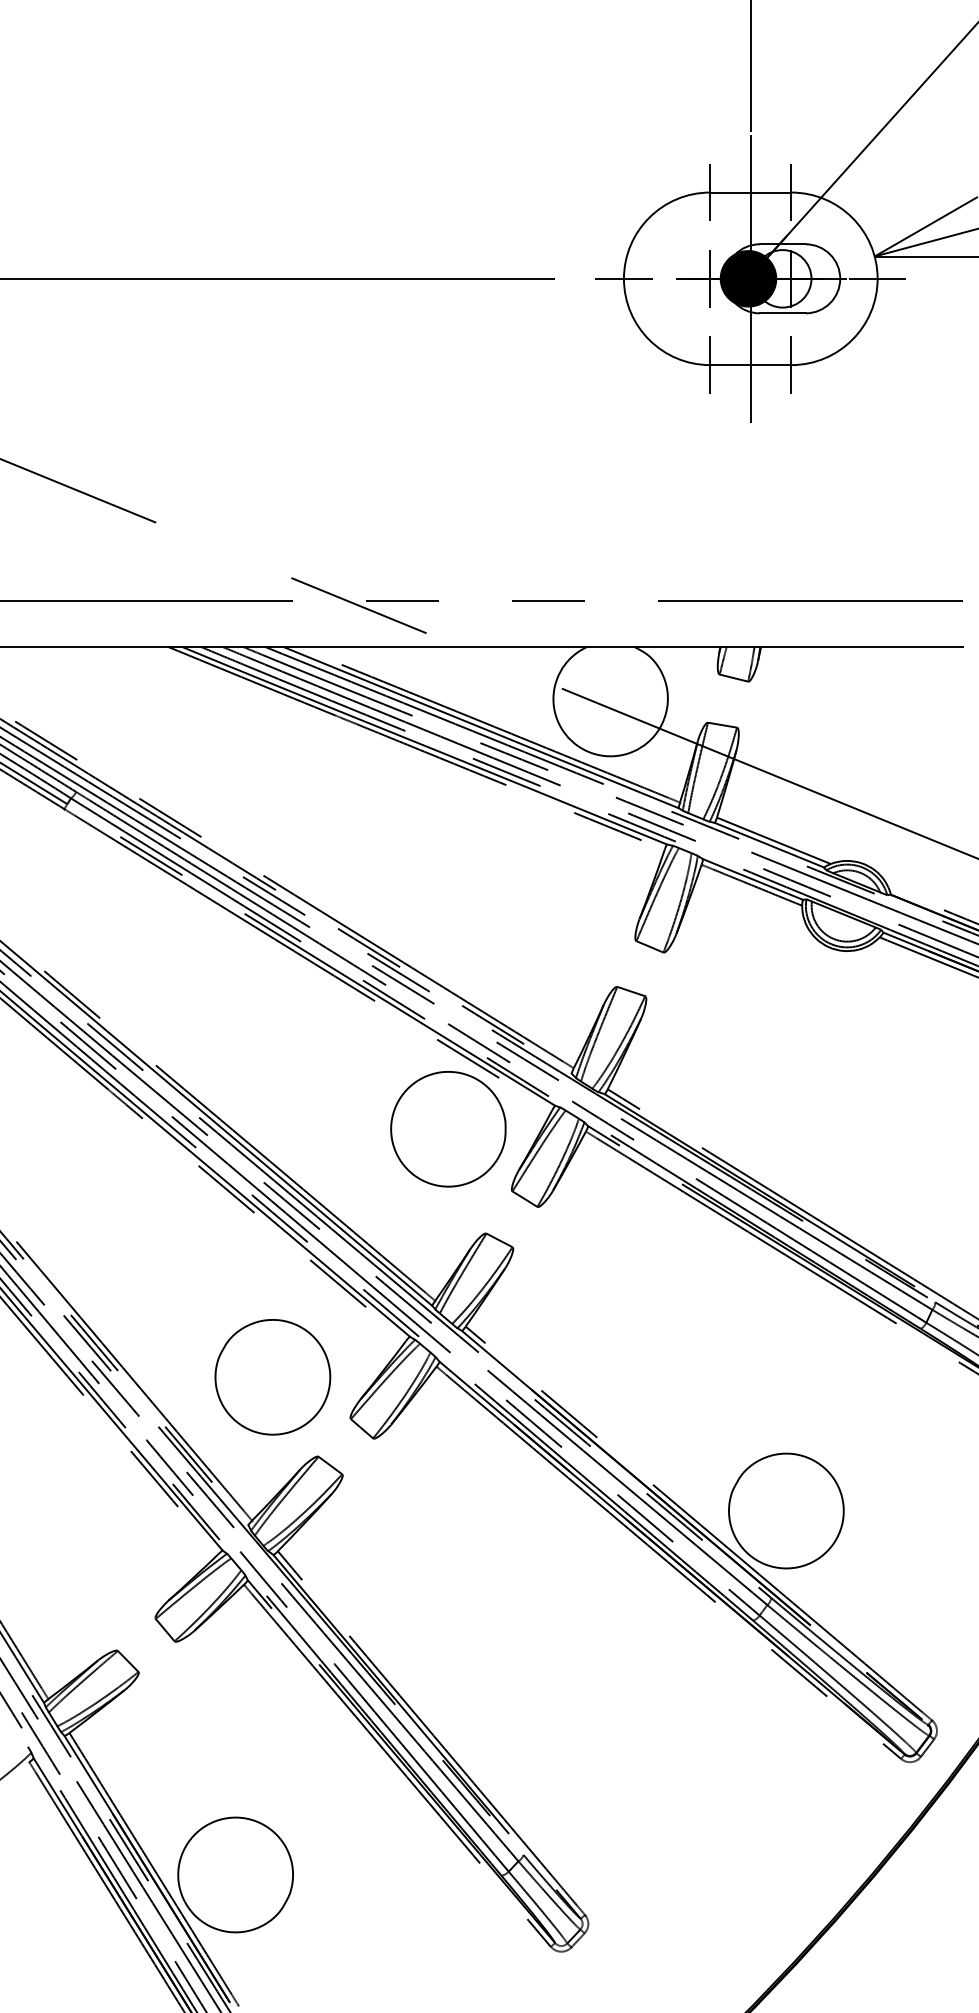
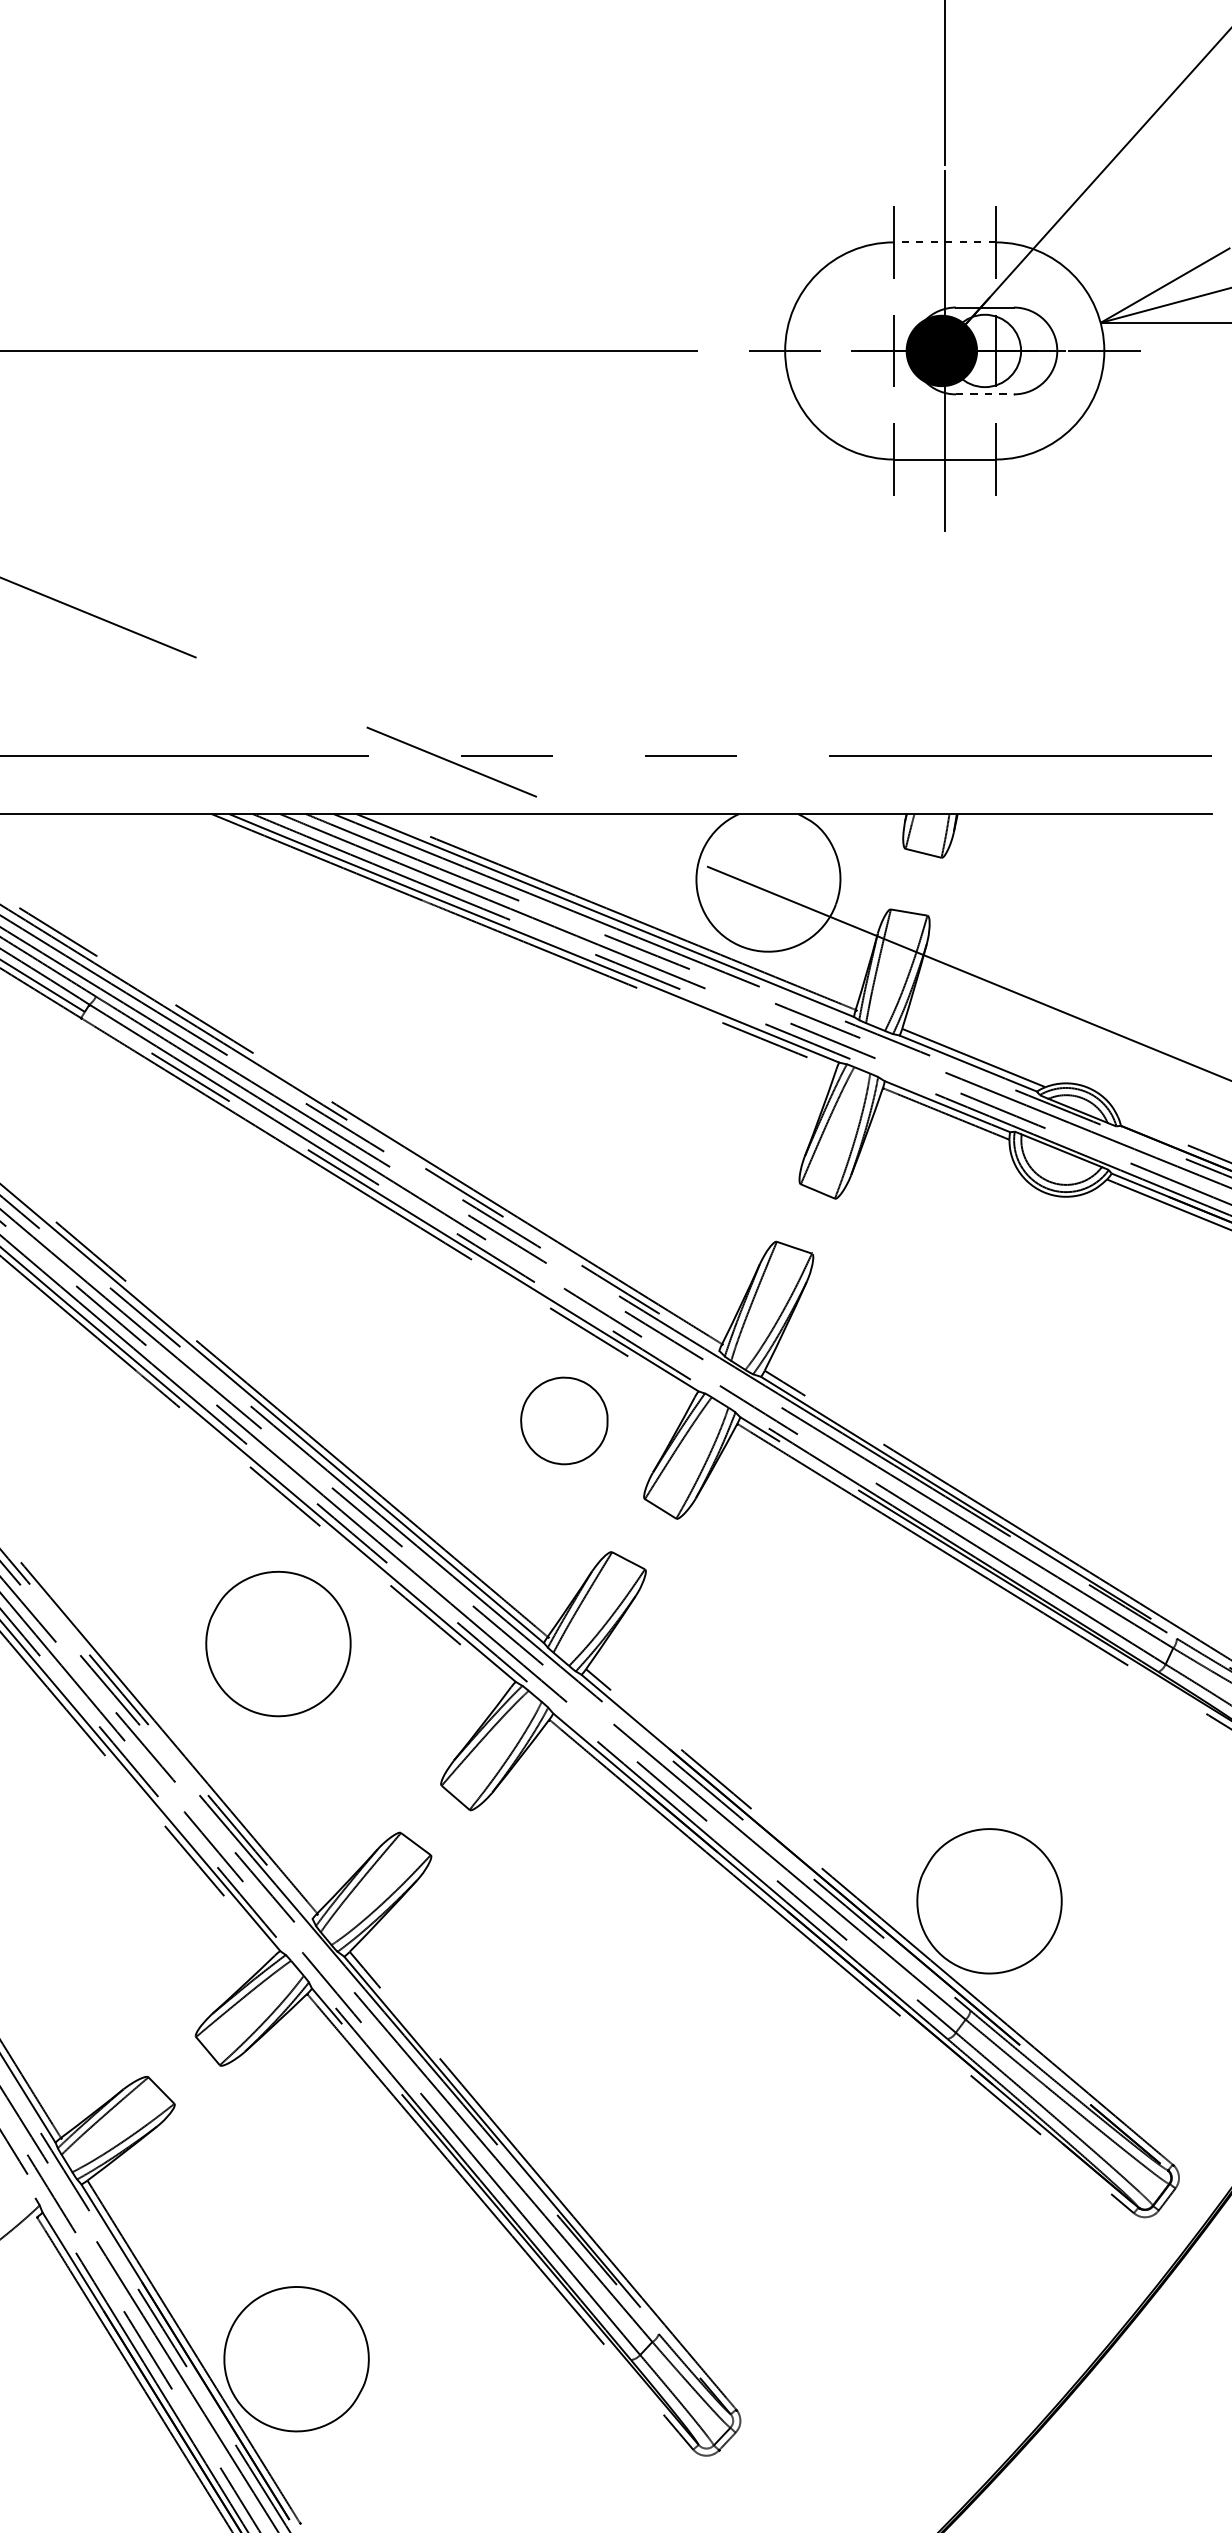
line: (750, 192) -> (944, 242), solid -> dashed
line: (782, 313) -> (984, 394), solid -> dashed
part: (448, 1128) -> (564, 1420), size x0.6
part: (272, 1376) -> (278, 1643), moved

